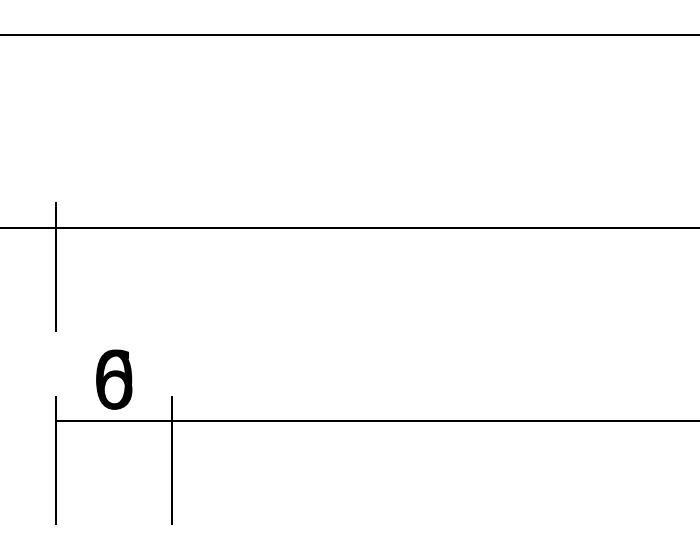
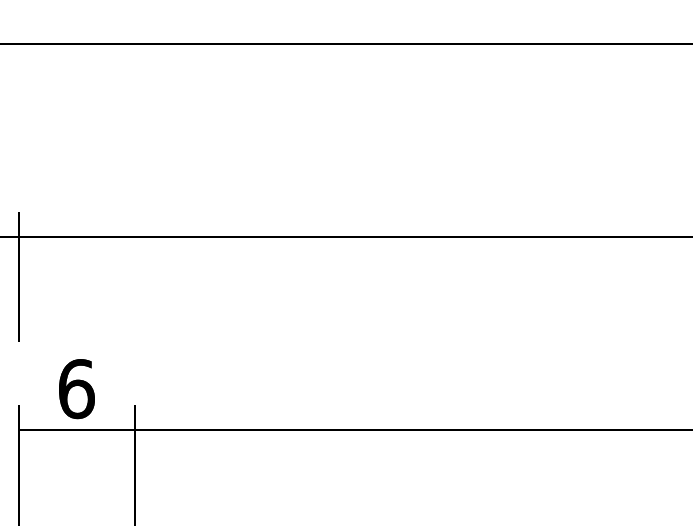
text: (114, 379) -> (77, 388), 0 -> 6

